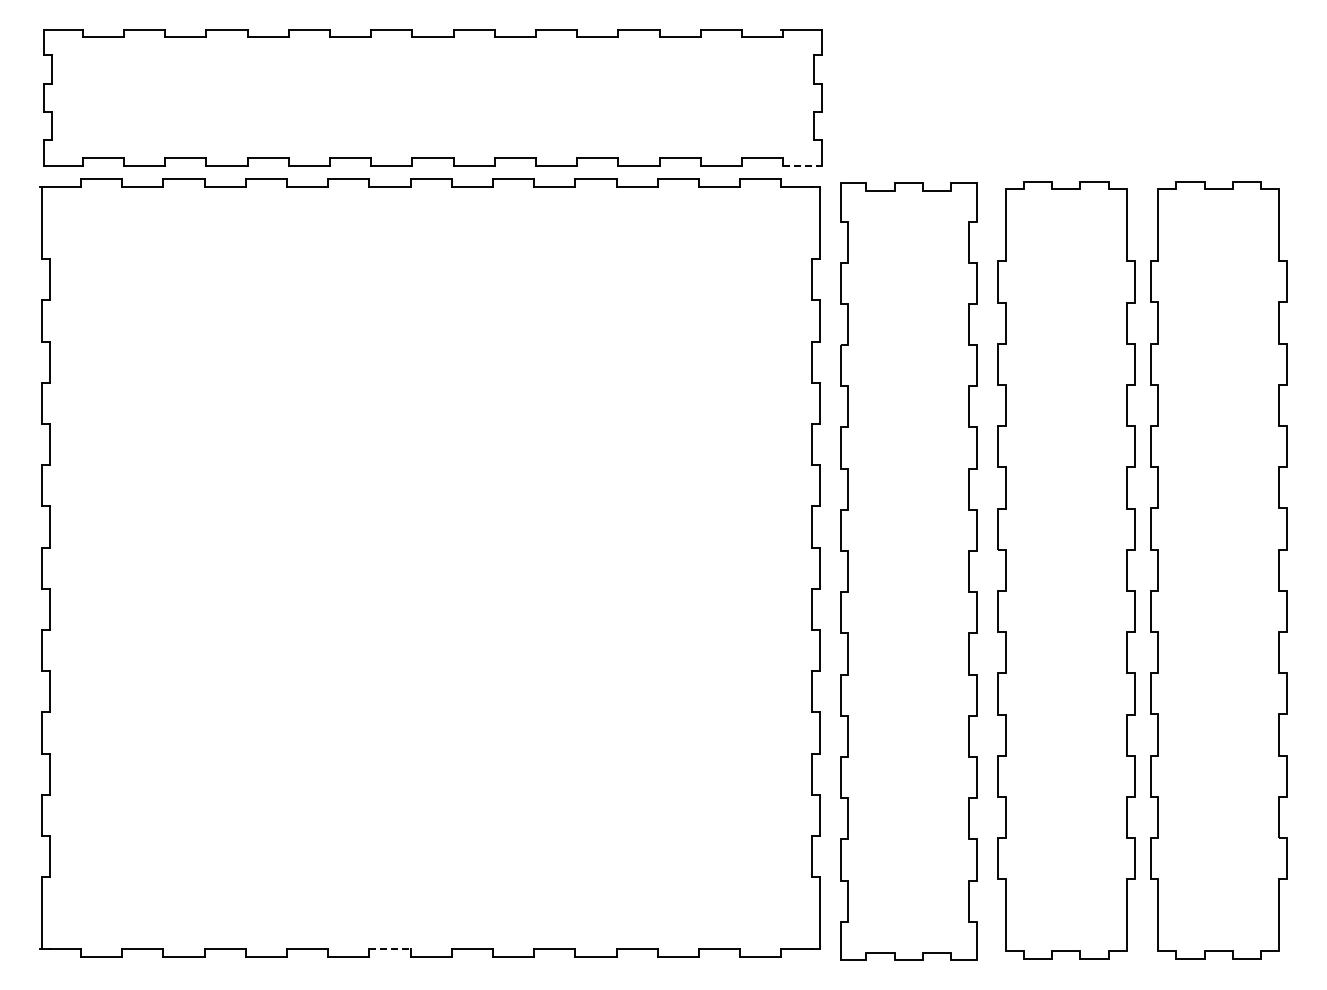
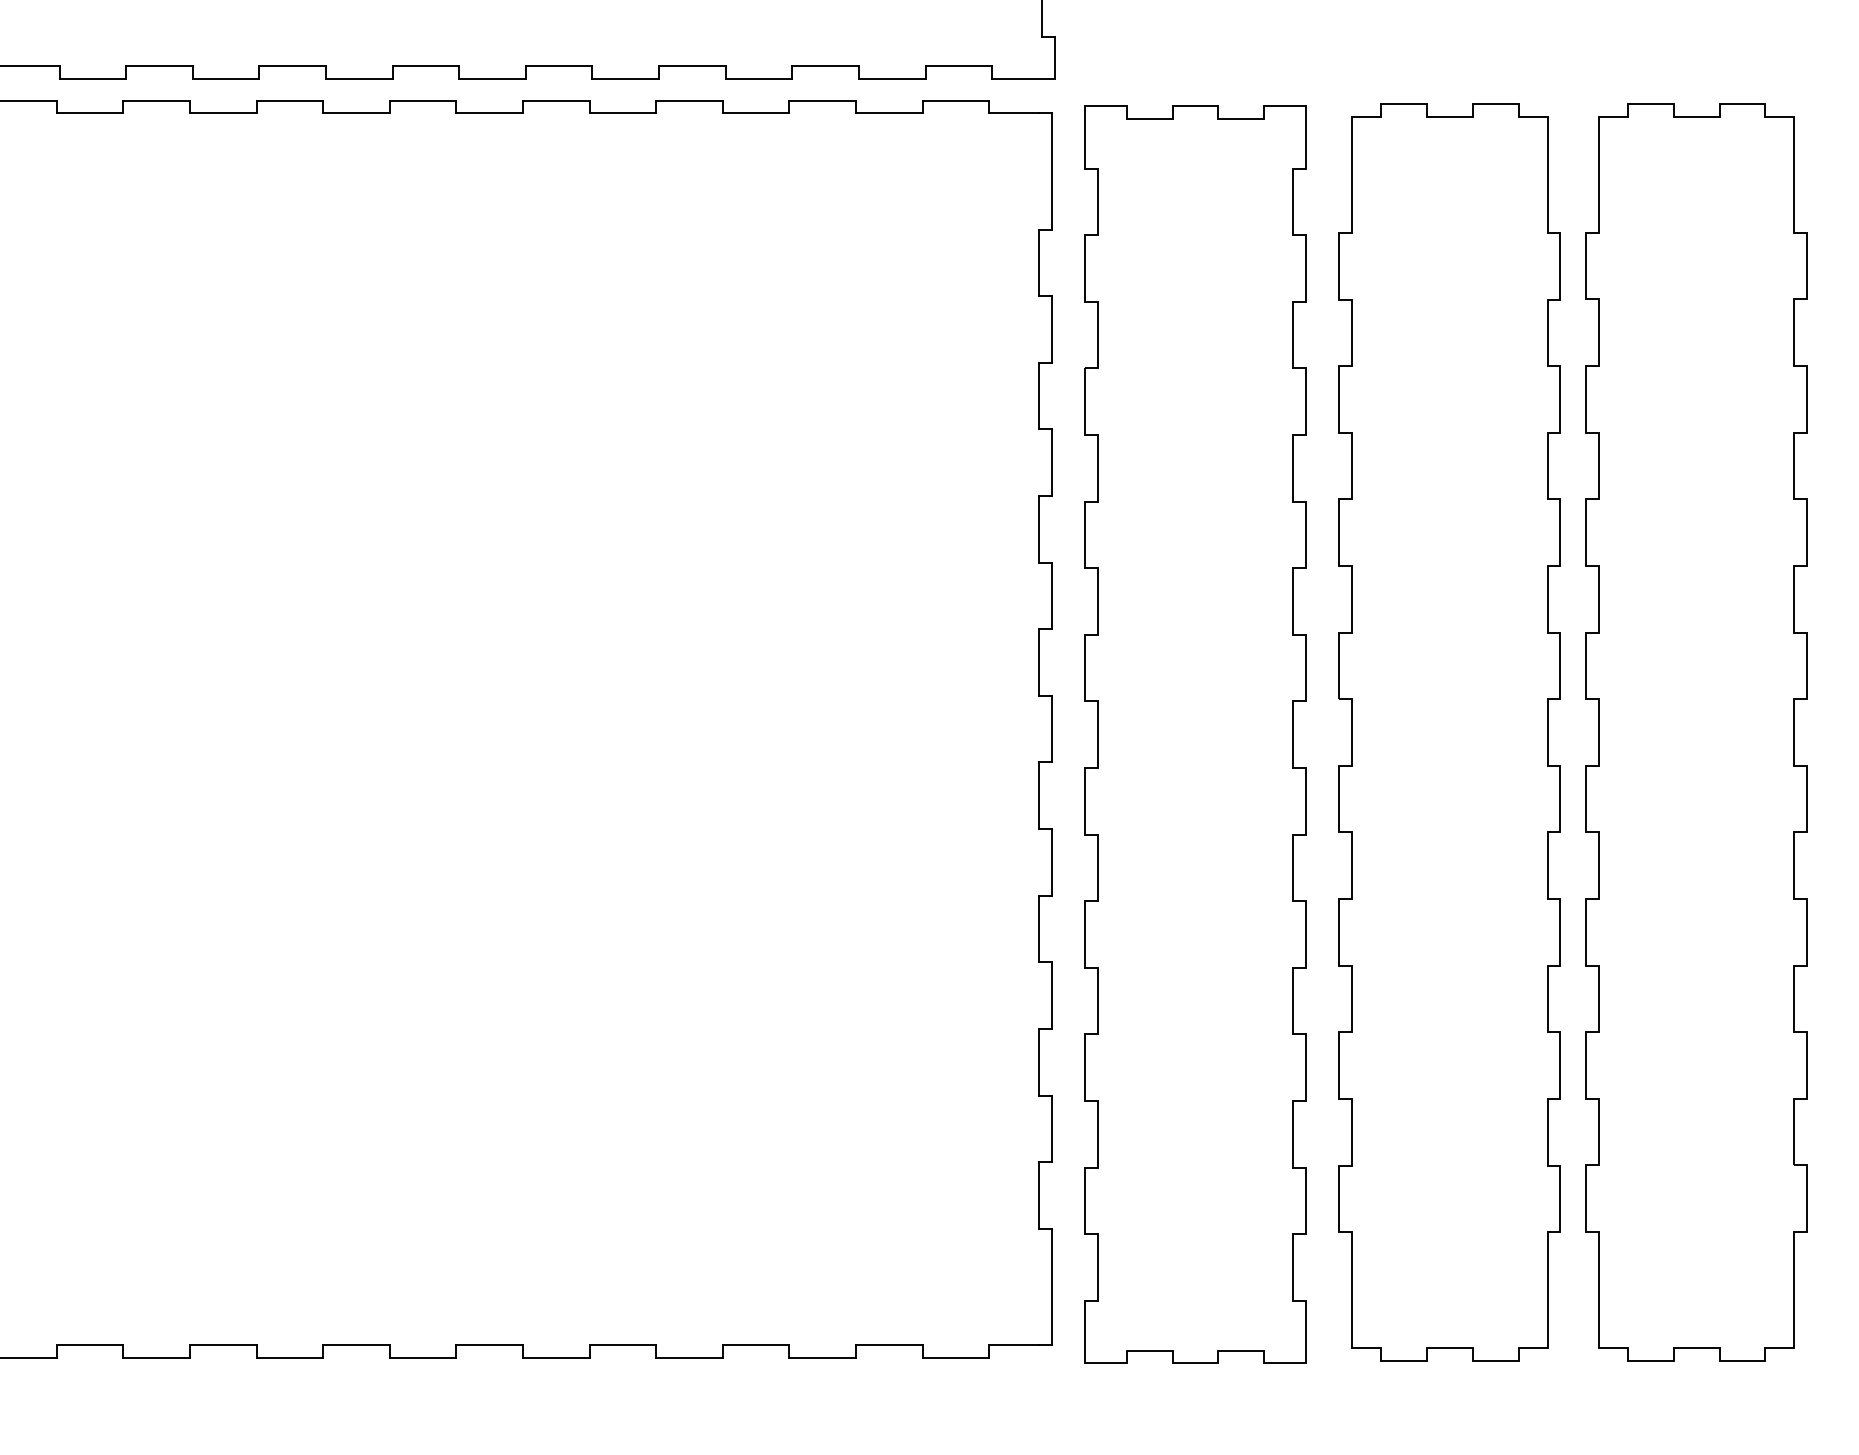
line: (802, 166) -> (1023, 79), dashed -> solid
line: (390, 949) -> (357, 1345), dashed -> solid

